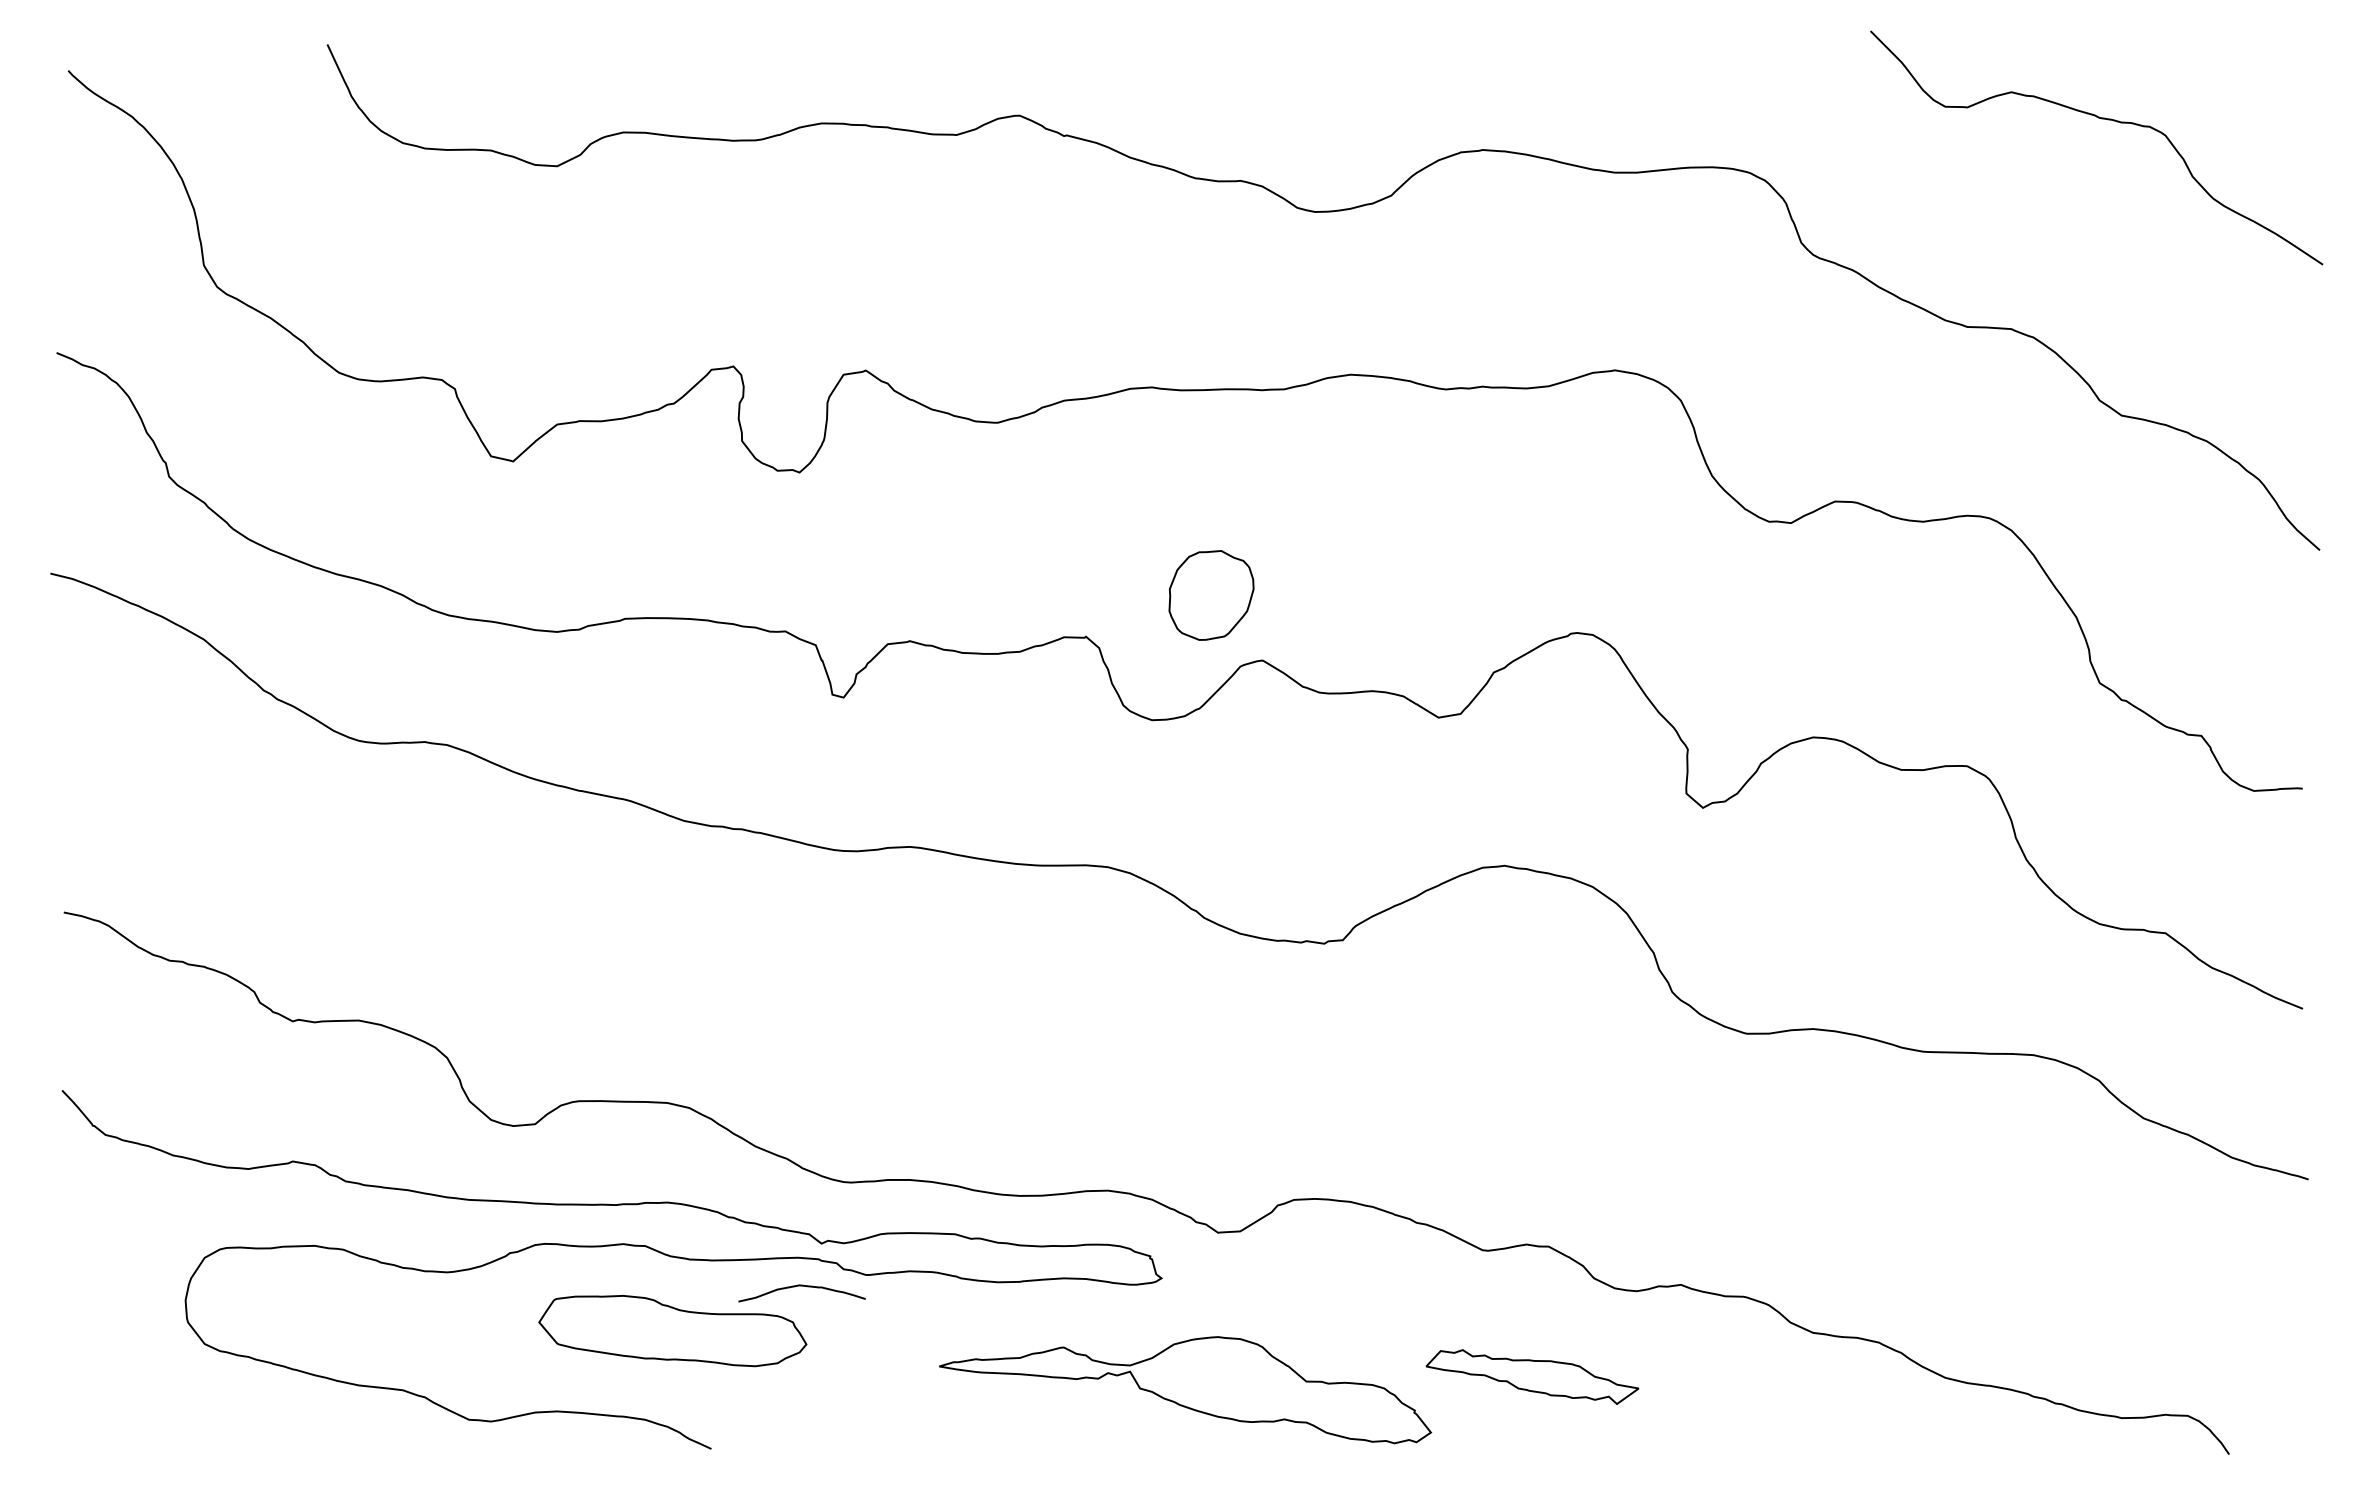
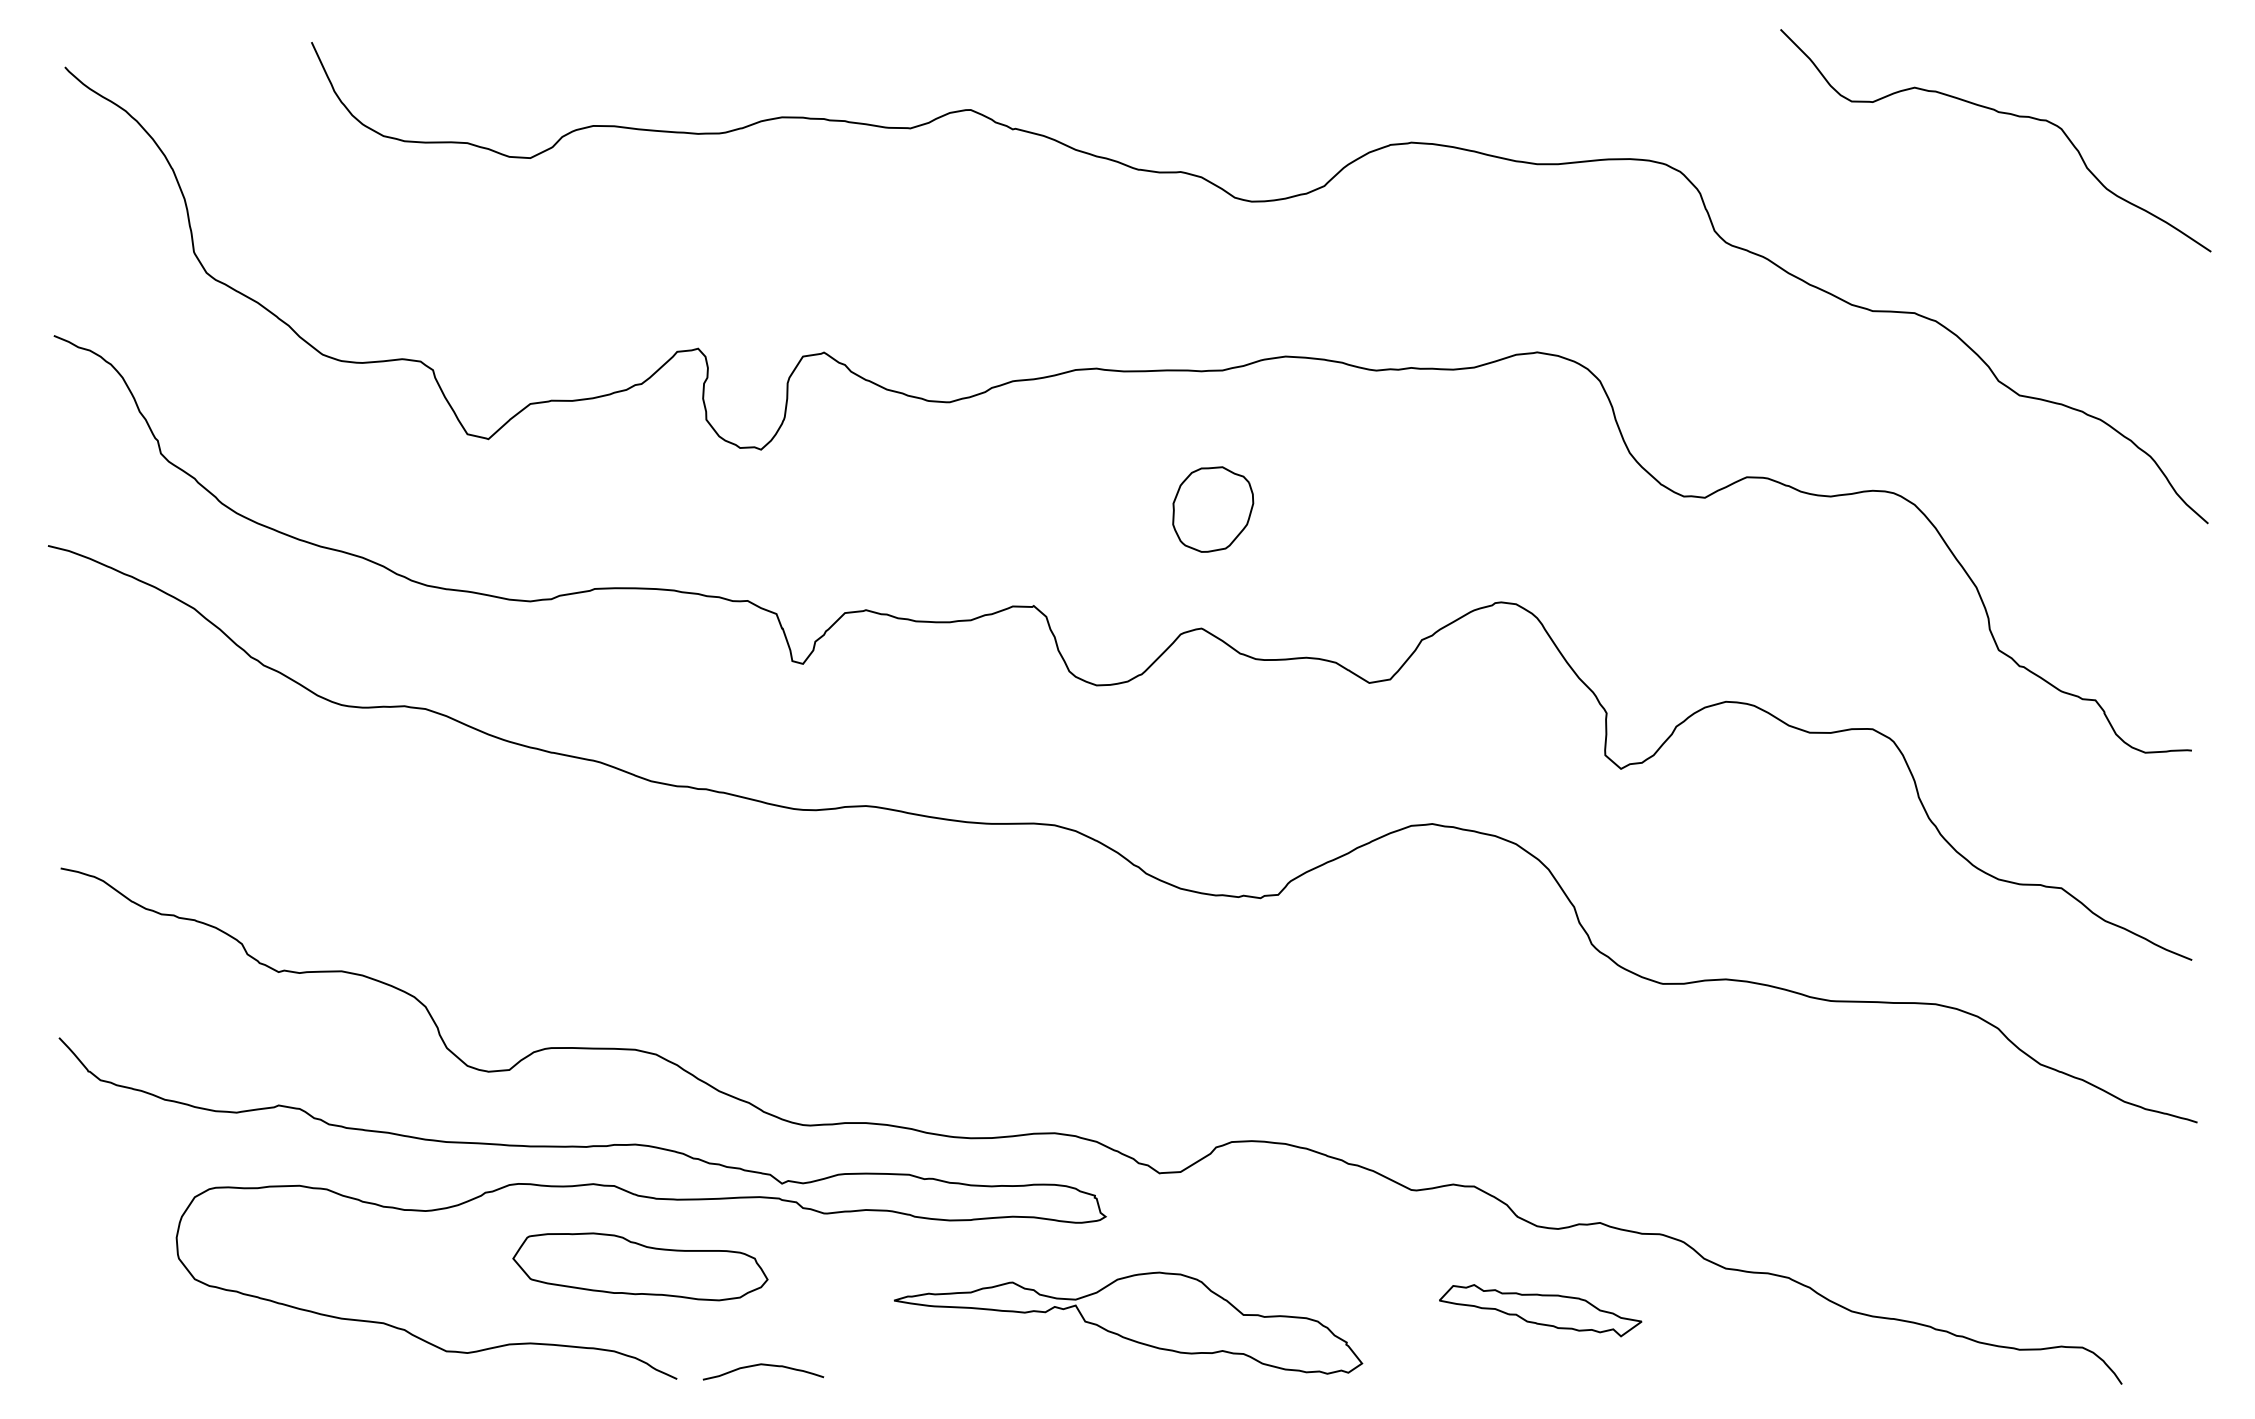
part: (1211, 595) -> (1213, 509), moved
curve: (801, 1286) -> (762, 1365), moved
part: (1532, 1376) -> (1540, 1310), moved

